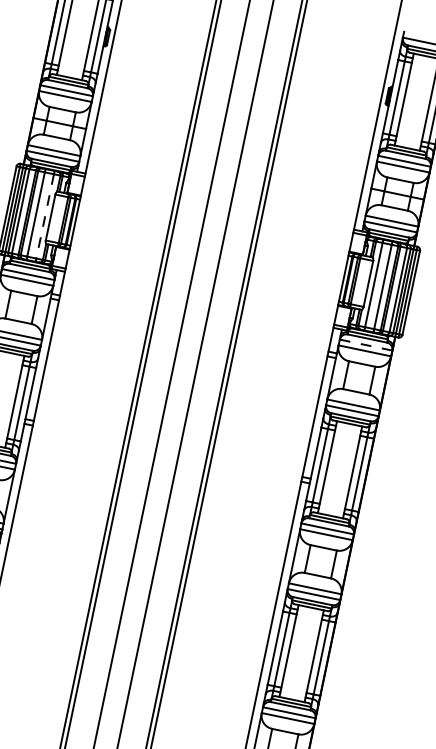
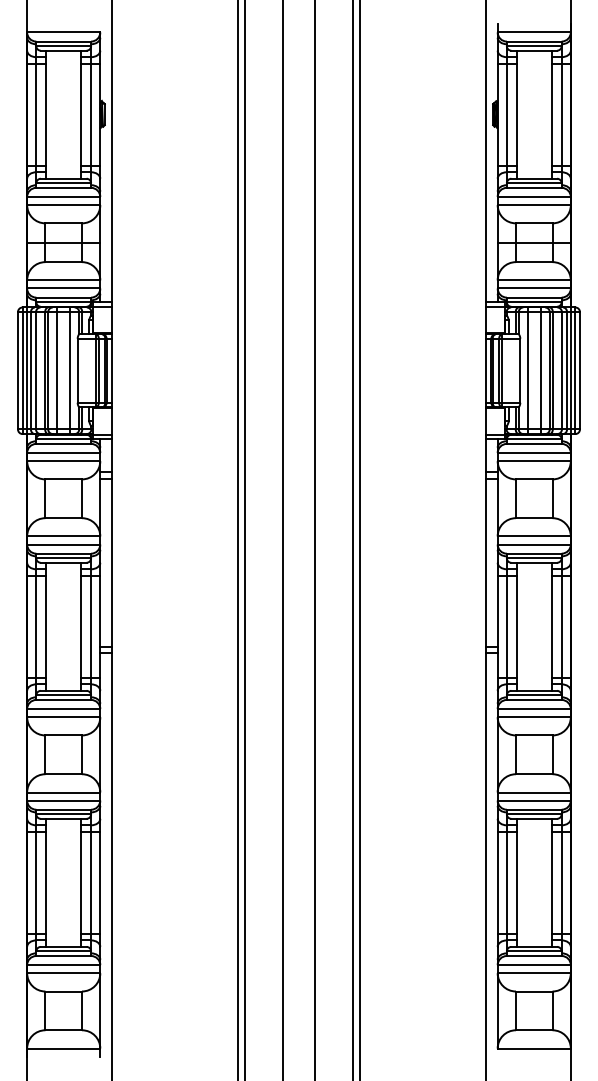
line: (45, 216) -> (70, 370), dashed -> solid
line: (366, 345) -> (534, 453), dashed -> solid

